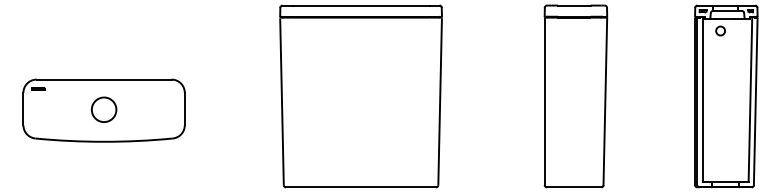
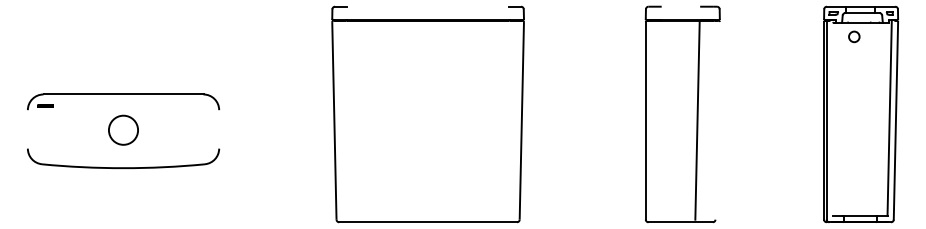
line: (360, 5) -> (427, 6), removed
line: (574, 5) -> (681, 6), removed
line: (702, 99) -> (832, 118), removed
line: (605, 101) -> (697, 120), moved
line: (23, 108) -> (27, 128), removed
line: (184, 108) -> (218, 128), removed

